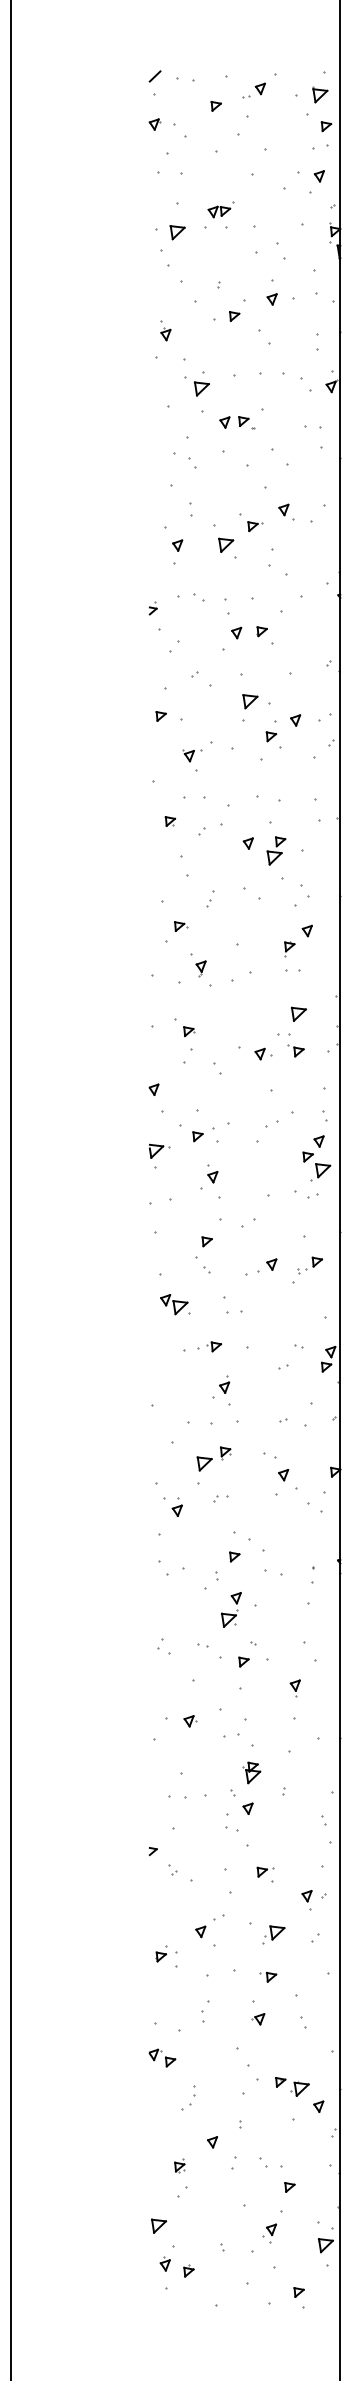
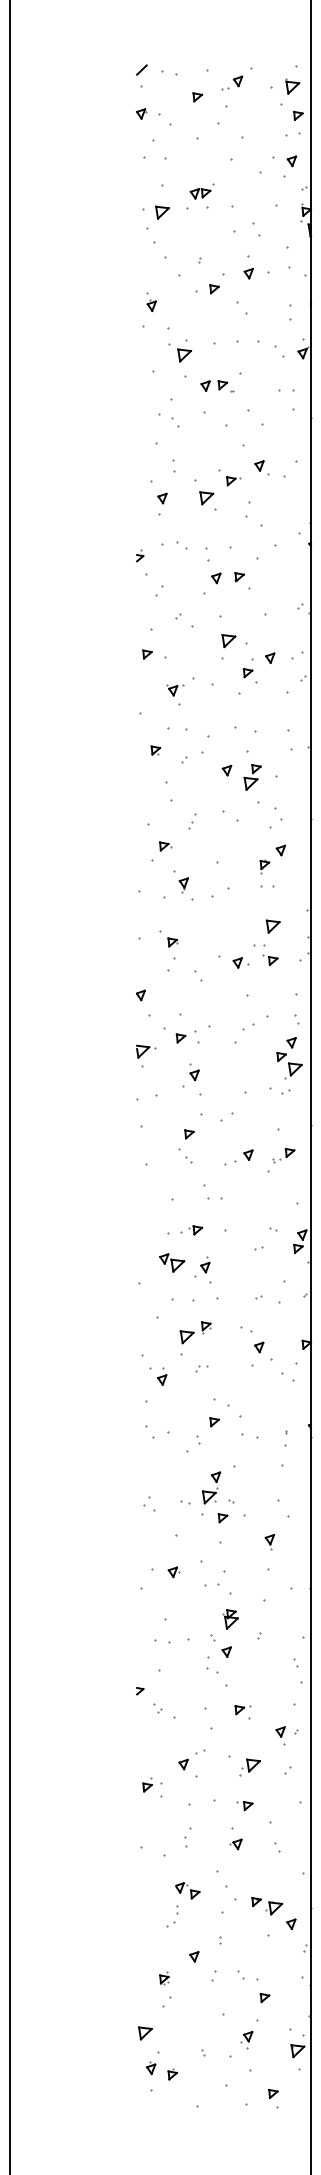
part: (174, 1304) -> (172, 1262), moved
part: (231, 1609) -> (211, 1487), moved
part: (162, 2057) -> (187, 1890), moved

